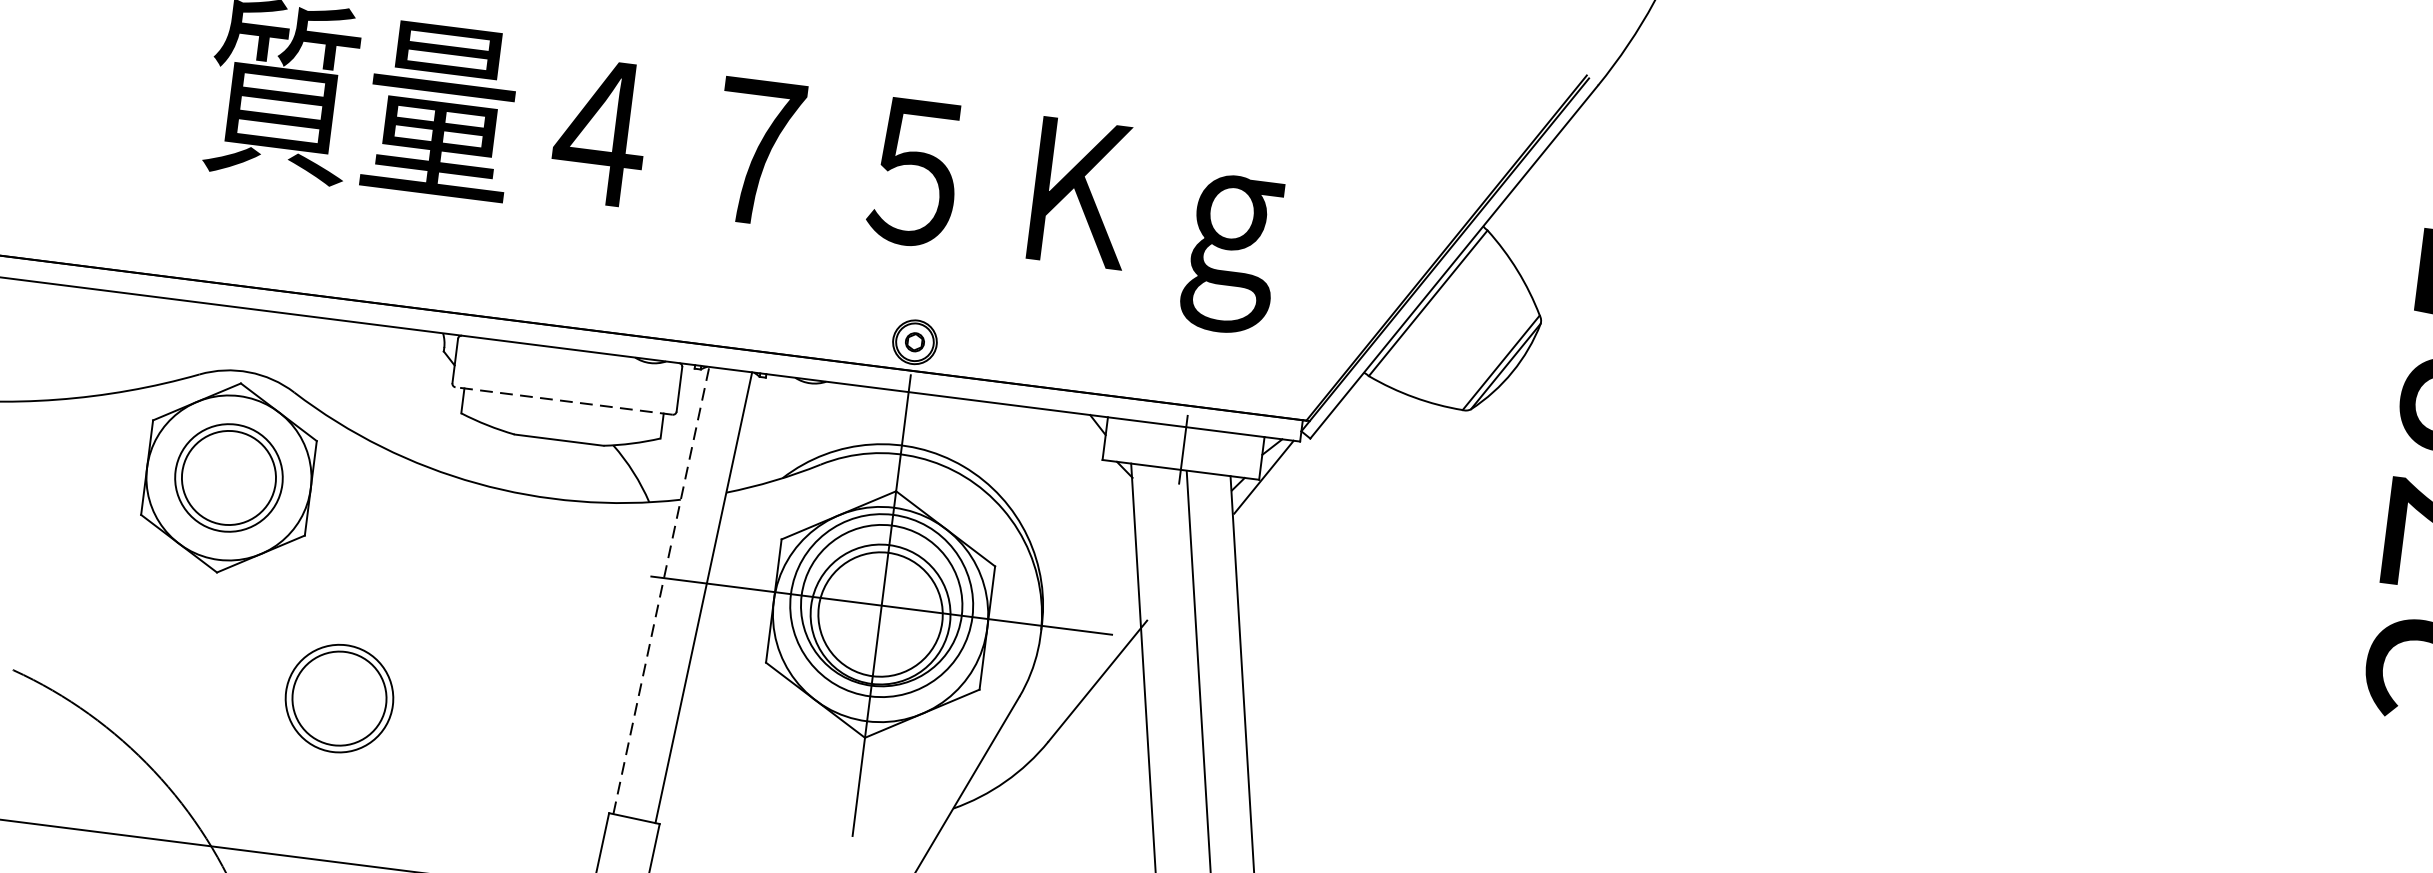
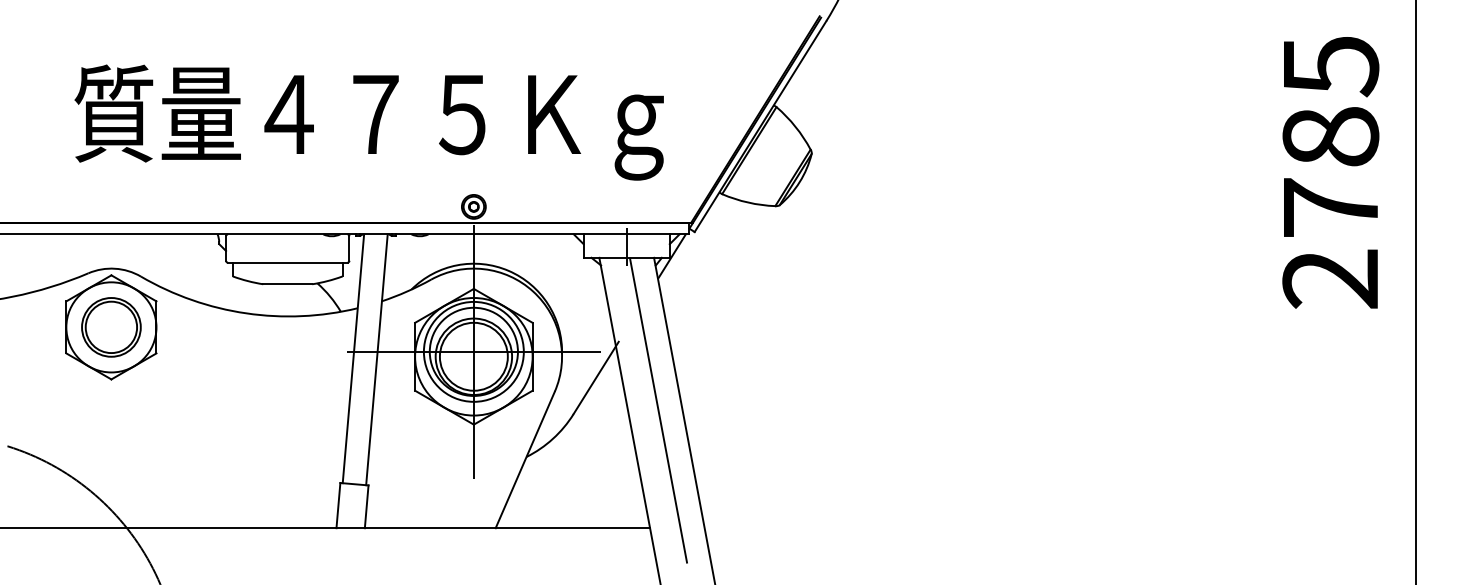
line: (563, 400) -> (287, 262), dashed -> solid
line: (661, 590) -> (353, 358), dashed -> solid
part: (339, 698) -> (186, 439), removed

